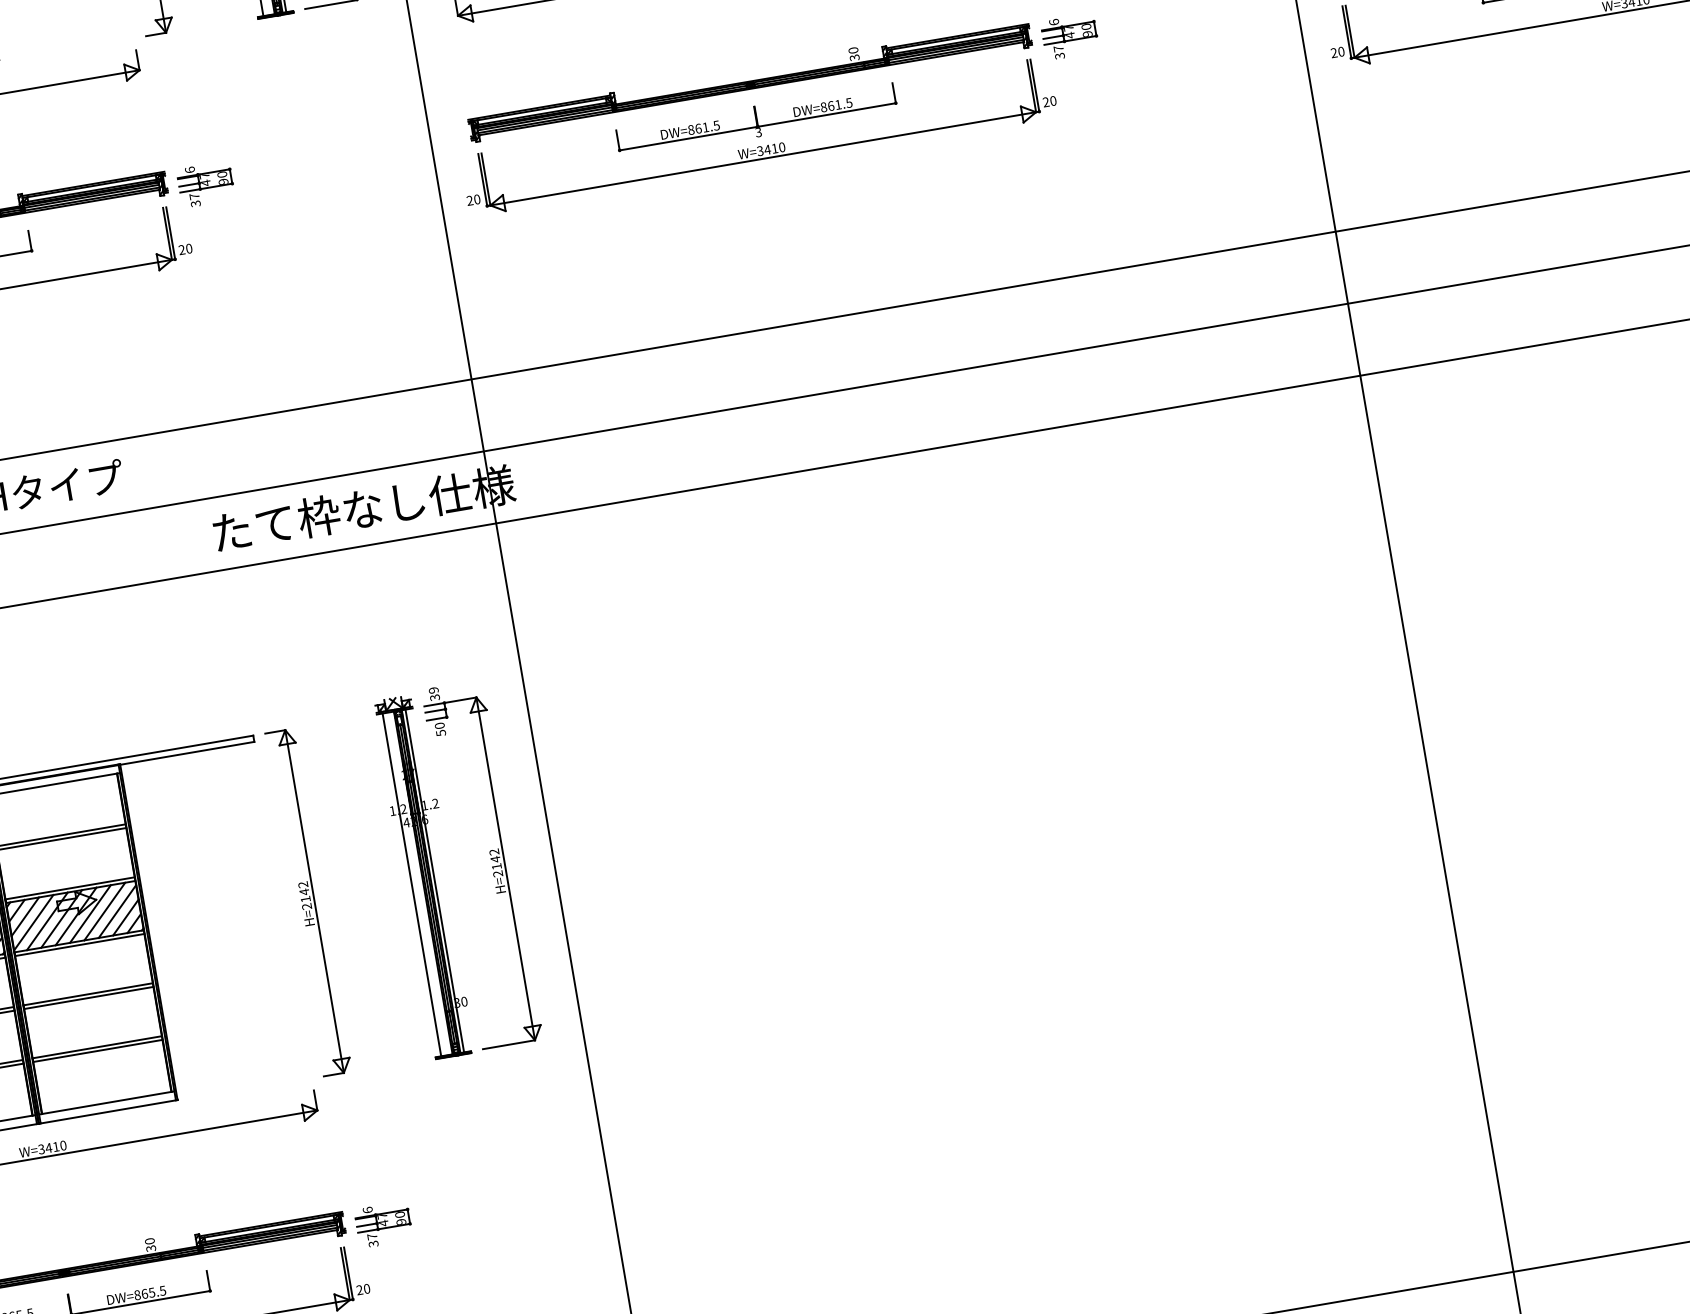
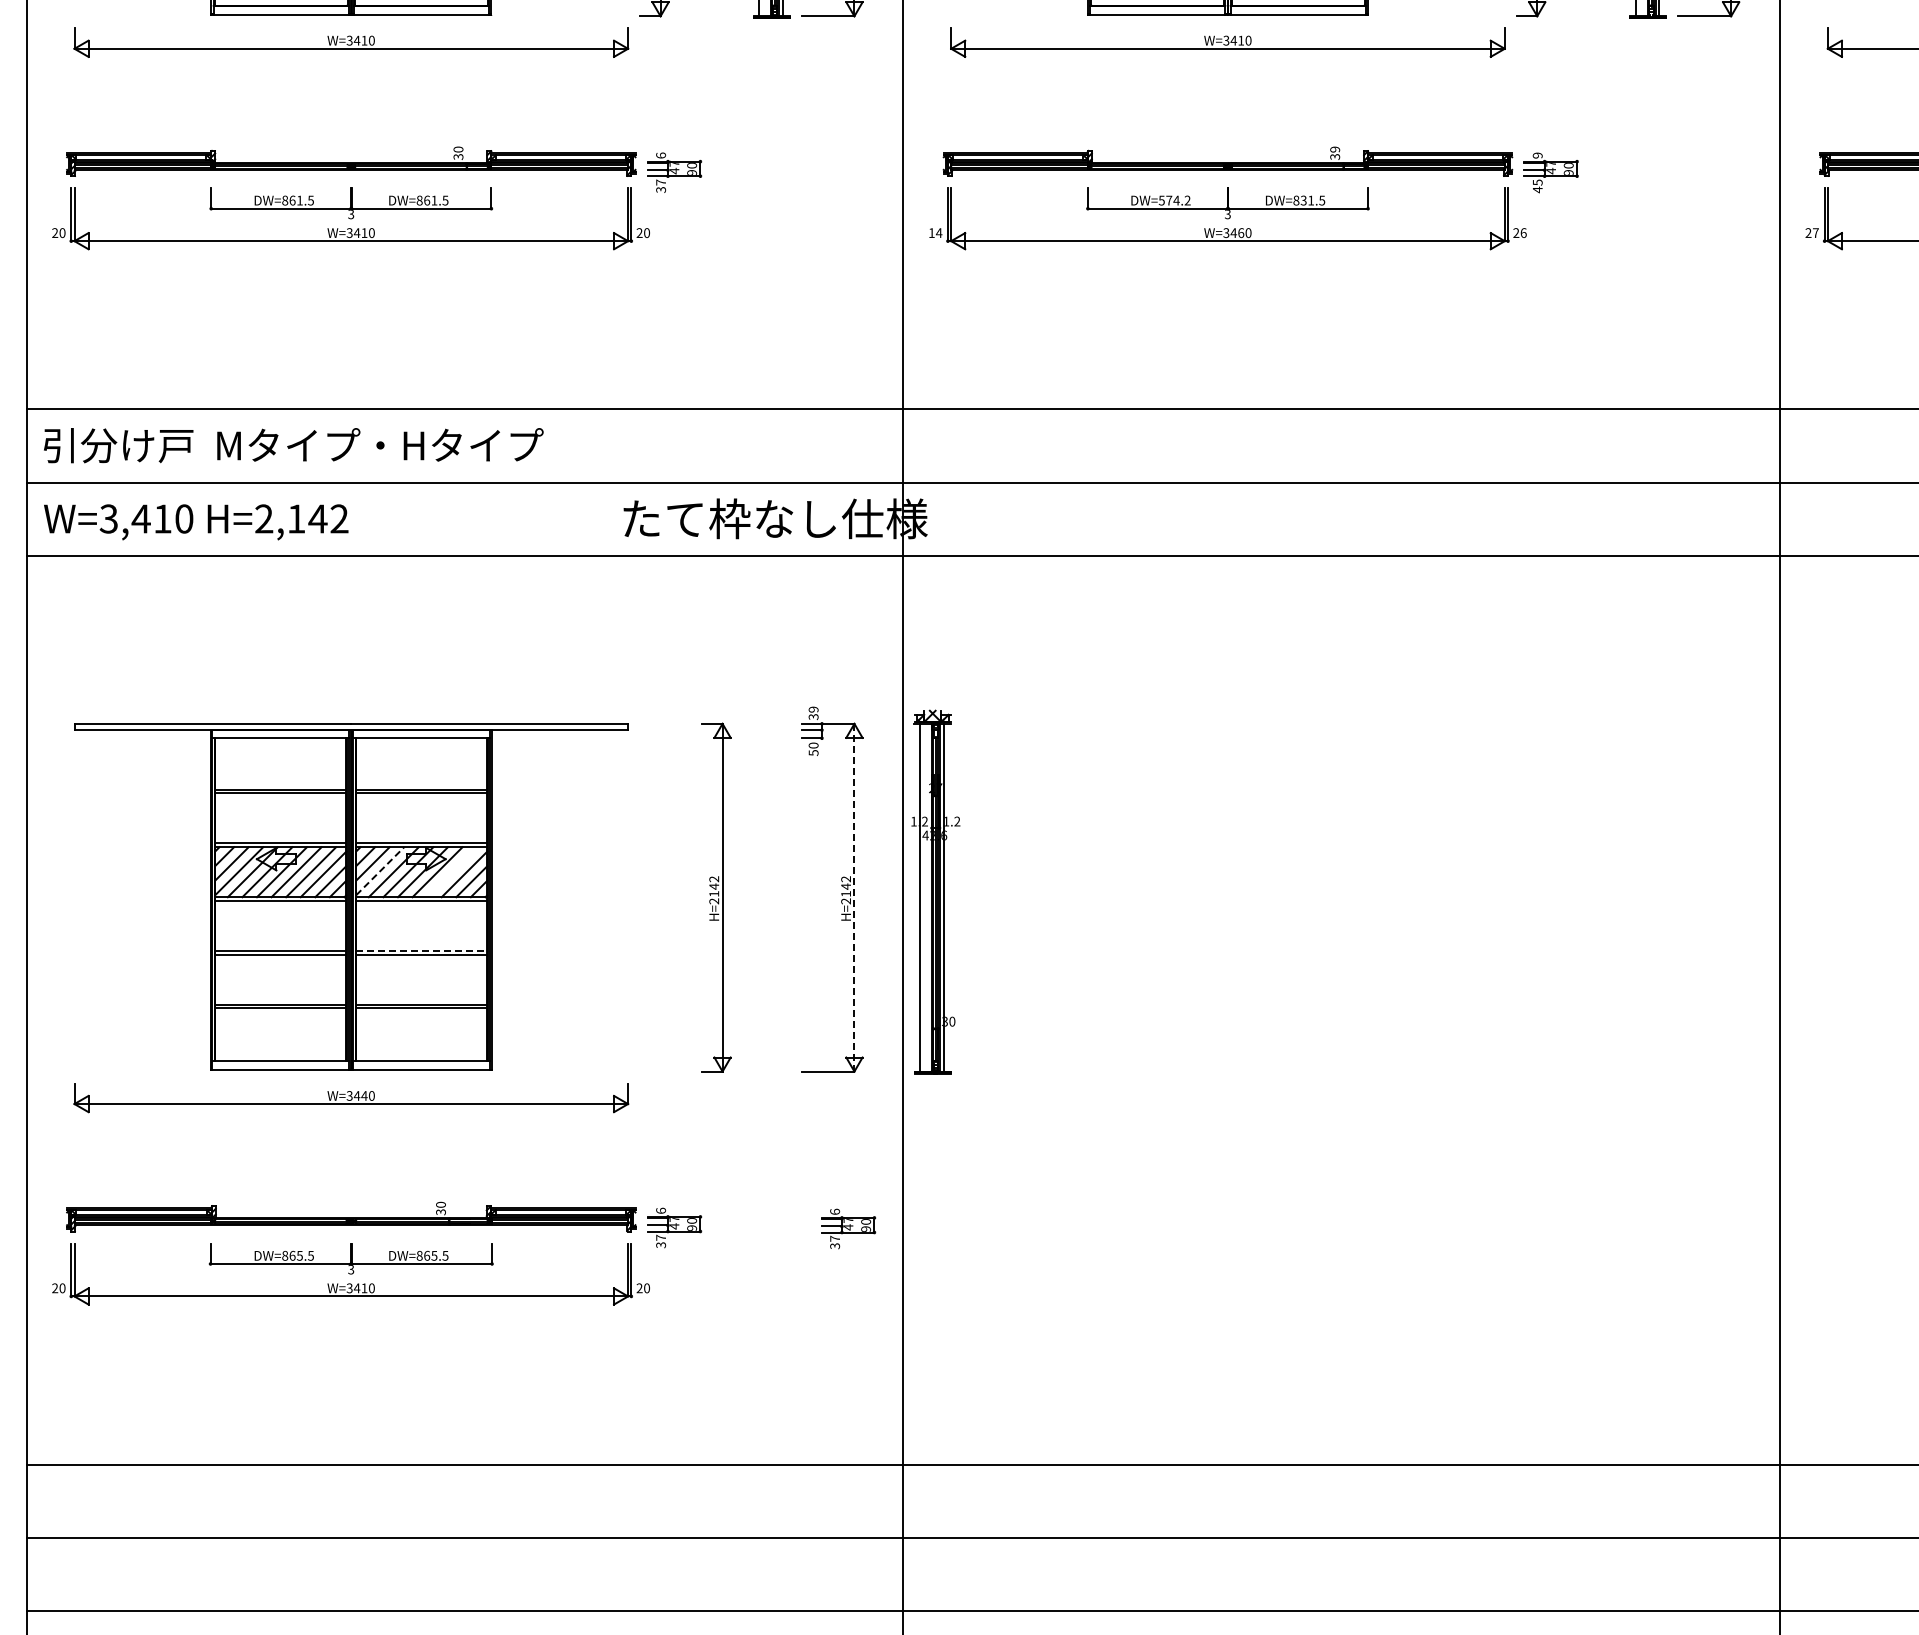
text: (1053, 22) -> (1537, 155), 6 -> 9
text: (853, 50) -> (1335, 149), 30 -> 39
text: (1340, 51) -> (1815, 232), 20 -> 27
text: (1059, 52) -> (1537, 186), 37 -> 45
text: (1053, 100) -> (1523, 232), 20 -> 26
text: (830, 106) -> (1303, 200), DW=861.5 -> DW=831.5
text: (703, 127) -> (1174, 200), DW=861.5 -> DW=574.2
text: (775, 148) -> (1241, 233), W=3410 -> W=3460
text: (473, 200) -> (935, 233), 20 -> 14
line: (505, 868) -> (854, 897), solid -> dashed
part: (425, 876) -> (935, 891), moved
part: (308, 902) -> (716, 897), moved
line: (105, 911) -> (452, 872), removed
line: (34, 922) -> (380, 871), solid -> dashed
line: (87, 993) -> (421, 950), solid -> dashed
text: (56, 1146) -> (364, 1095), W=3410 -> W=3440
part: (555, 1195) -> (848, 1228), added

